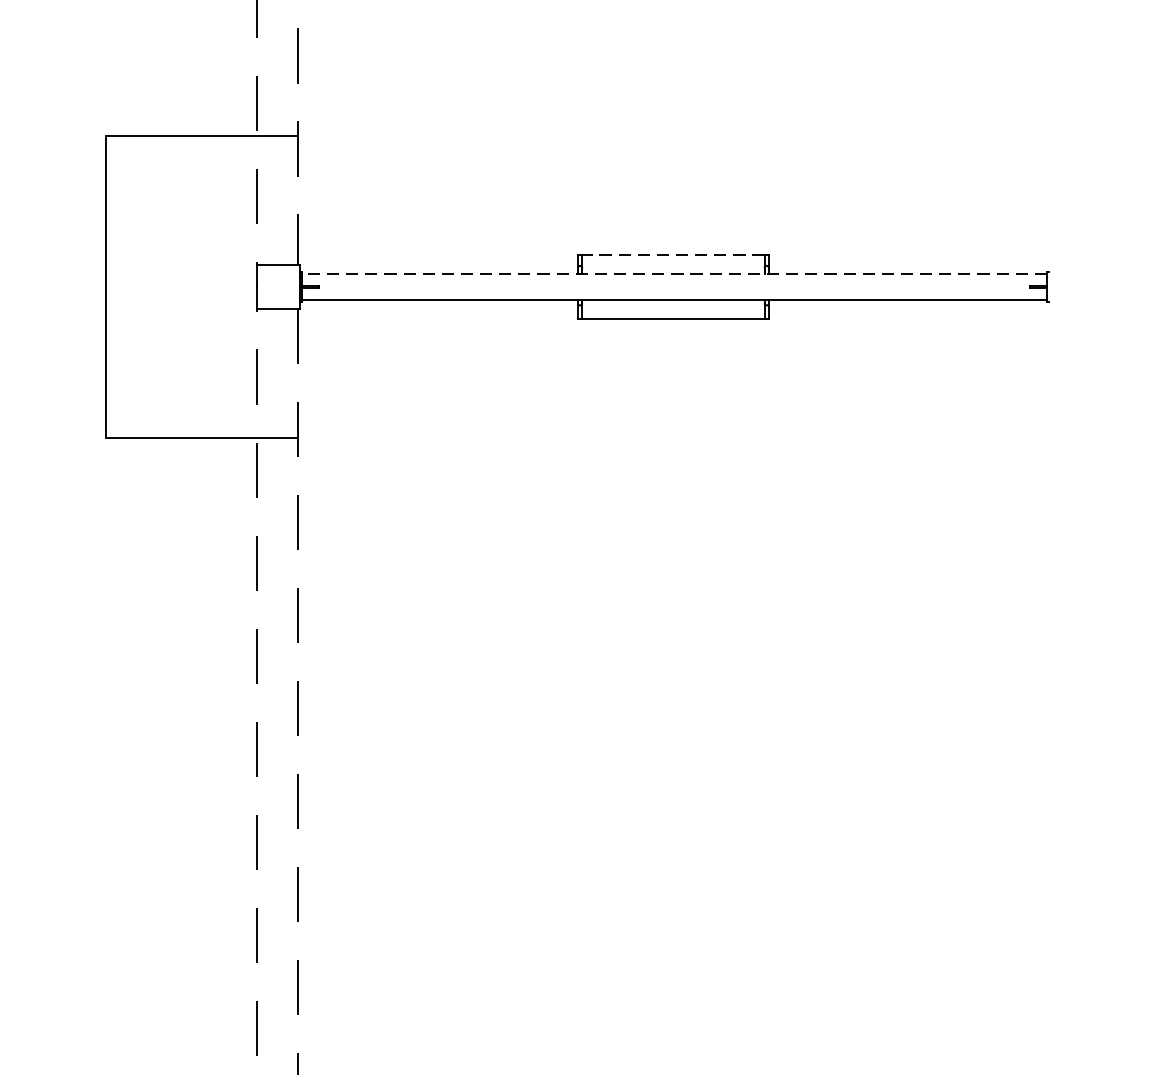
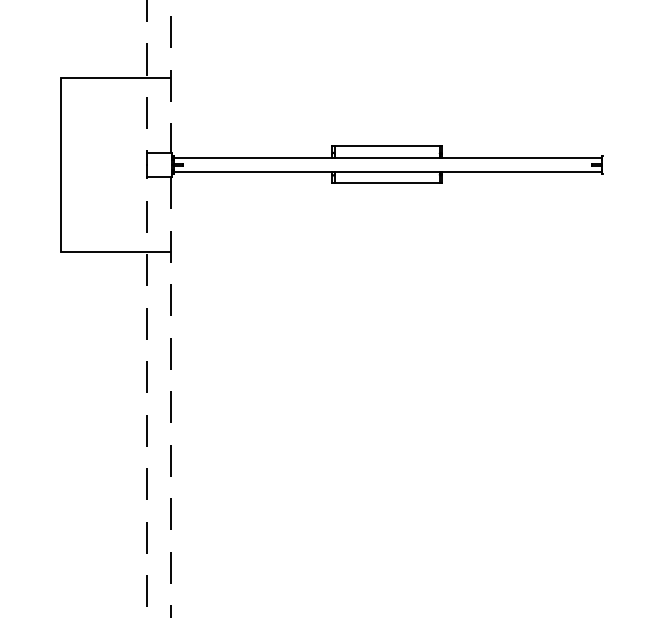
line: (672, 254) -> (386, 146), dashed -> solid
line: (674, 274) -> (387, 157), dashed -> solid

